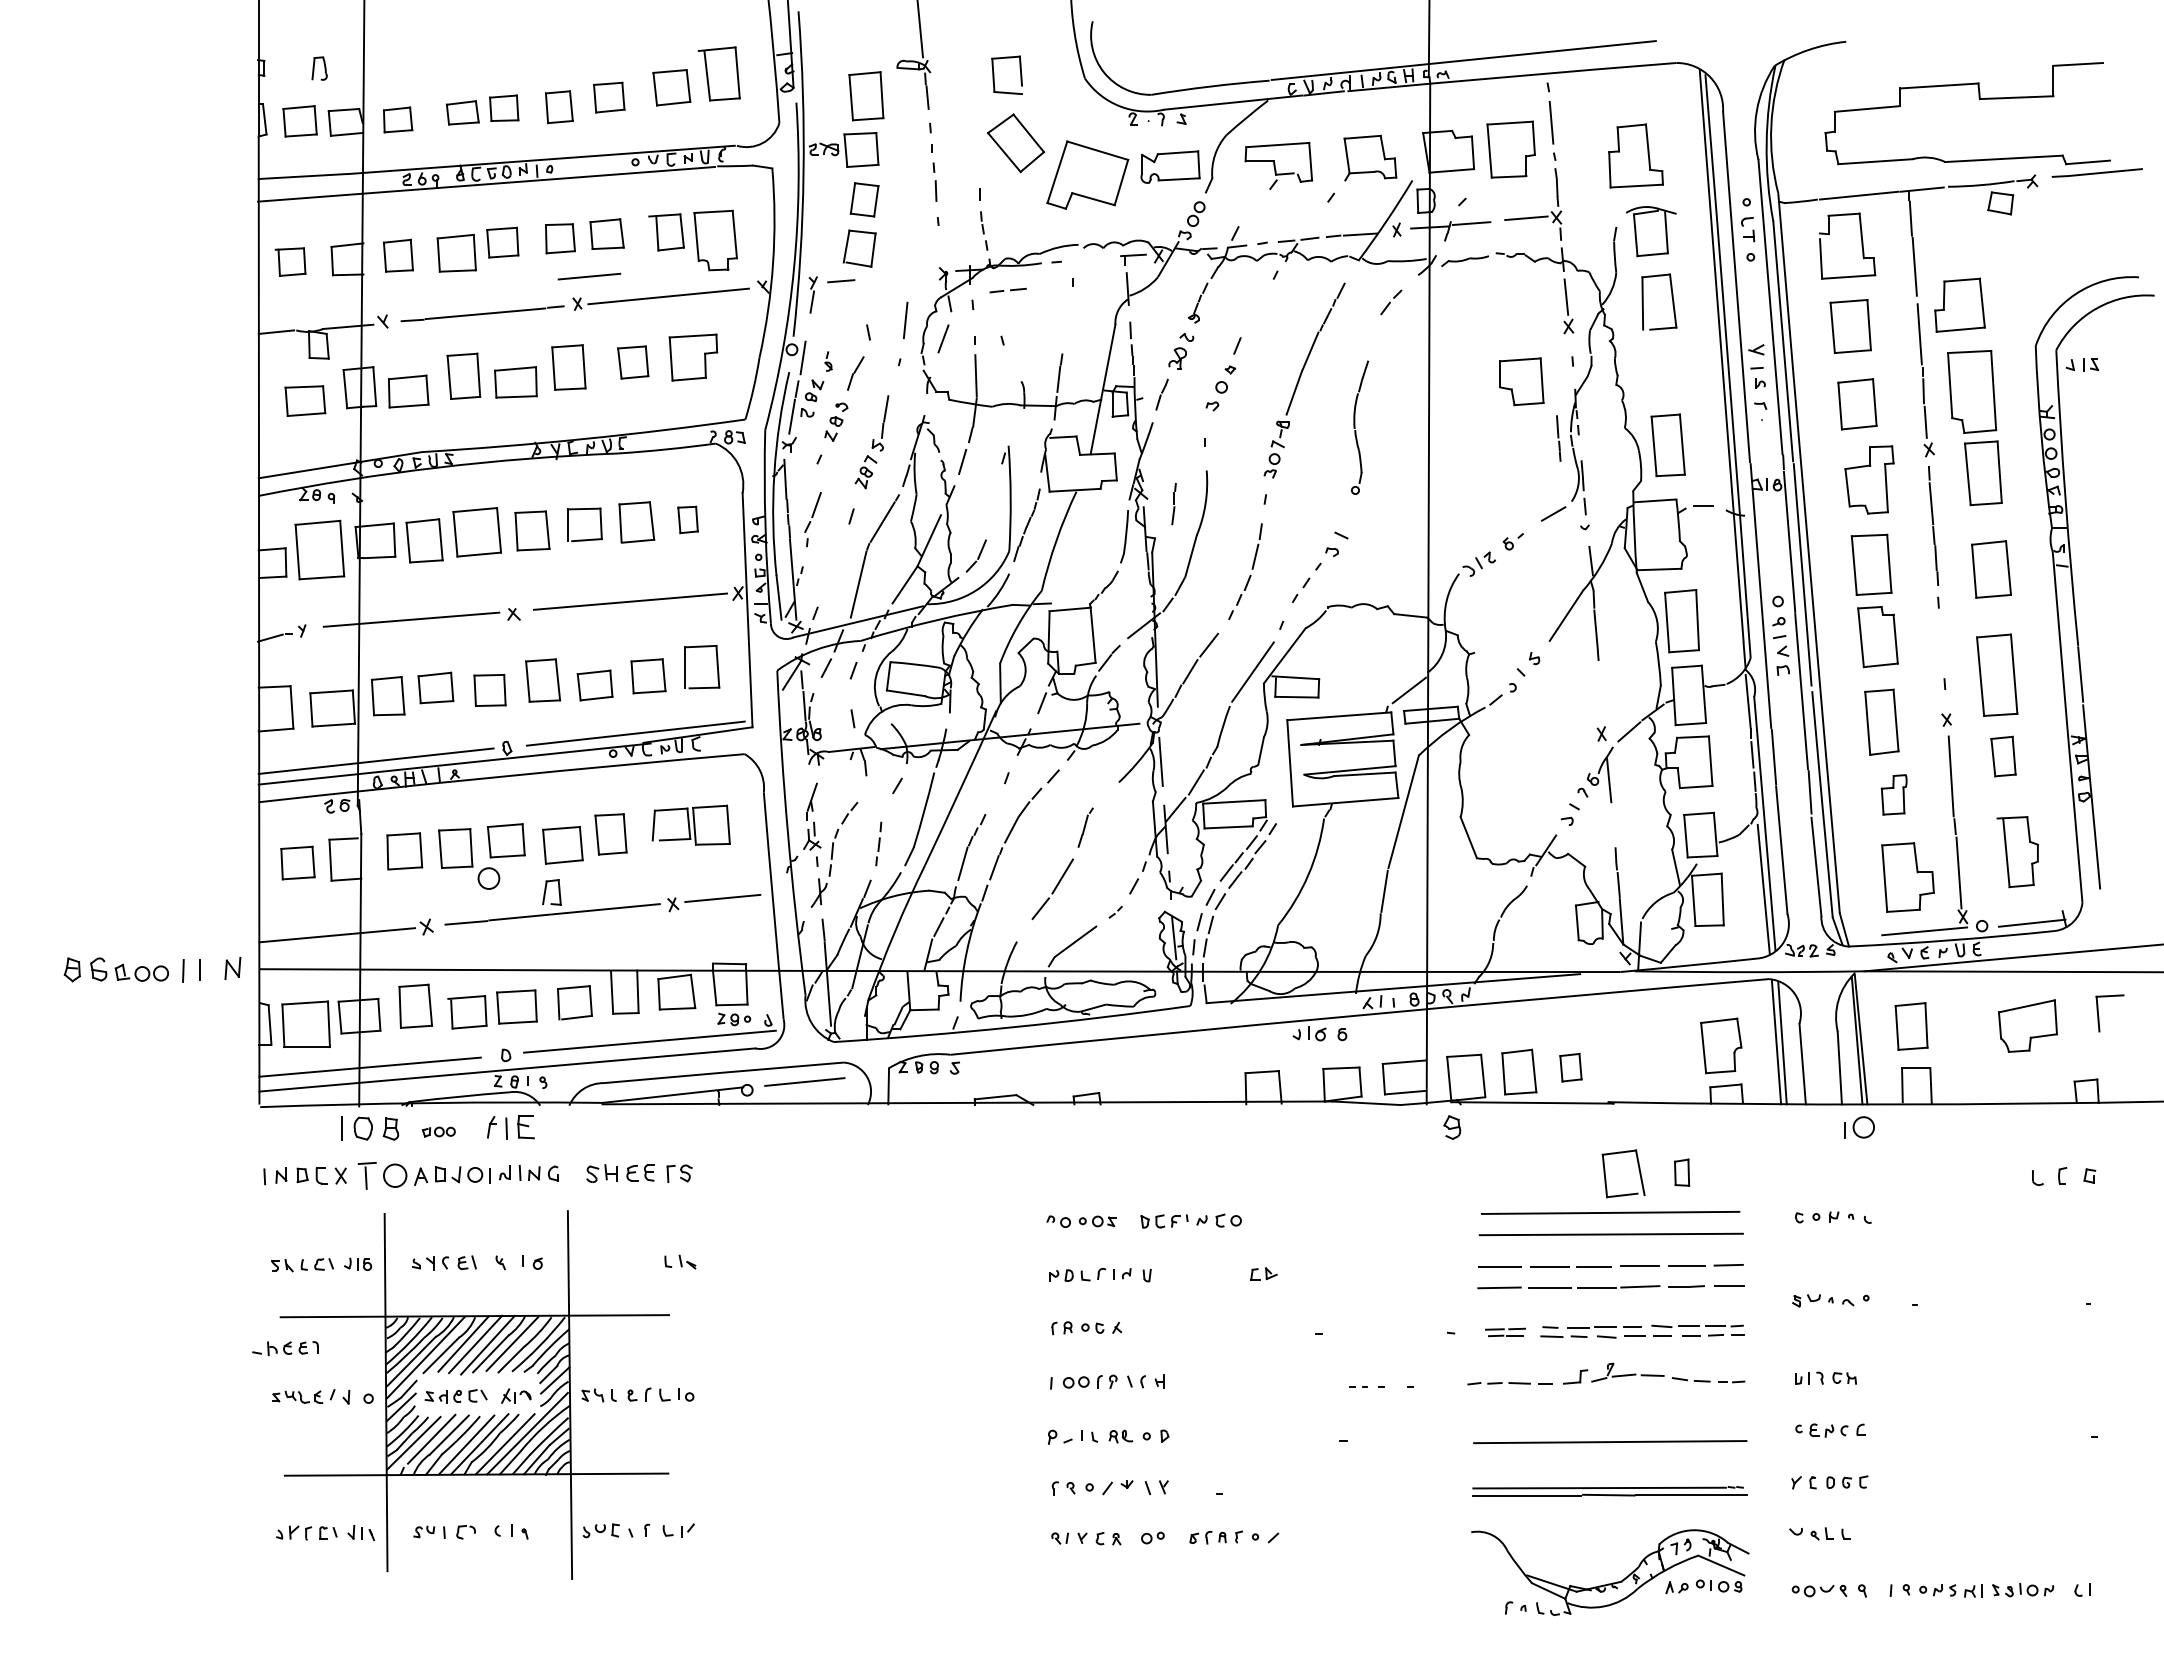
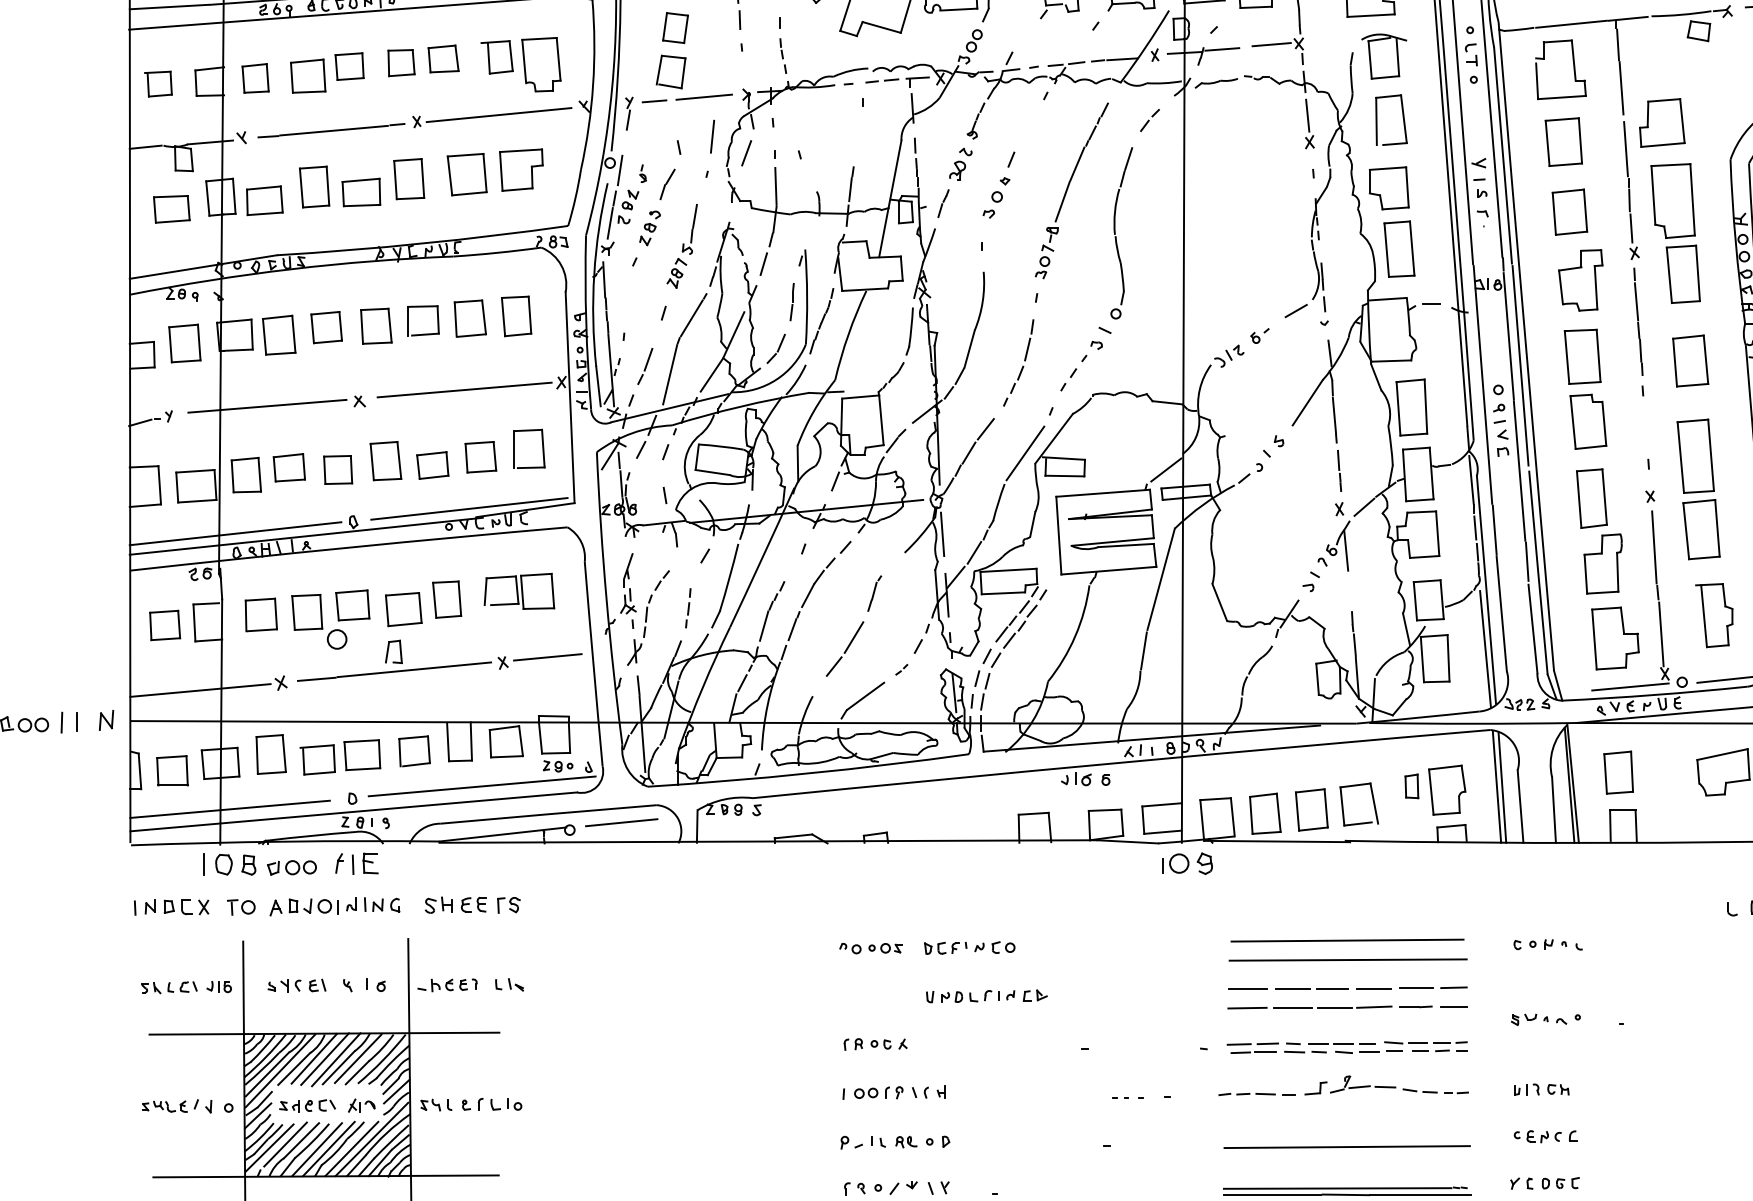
line: (589, 276) -> (704, 97), moved
line: (1004, 290) -> (879, 80), moved
part: (632, 362) -> (466, 174), size x1.43
part: (1521, 381) -> (1388, 188), moved
part: (1359, 427) -> (1121, 233), size x1.43
line: (1558, 438) -> (1339, 470), moved
part: (1173, 504) -> (791, 302), moved
part: (812, 512) -> (644, 366), moved
part: (687, 519) -> (516, 315), size x1.67
part: (477, 532) -> (326, 327), size x0.71
part: (319, 549) -> (184, 343), size x0.71
part: (2003, 756) -> (1701, 529), size x1.67
part: (1893, 794) -> (1602, 563), size x1.67
part: (305, 1024) -> (171, 770), size x0.71
part: (1570, 1067) -> (1311, 809), size x1.67
part: (1859, 1127) -> (1175, 863), moved
part: (438, 1131) -> (291, 867), size x1.67
part: (1638, 1169) -> (1372, 800), moved
part: (1682, 1172) -> (1412, 786), moved
part: (382, 1176) -> (241, 907), size x0.62
part: (1090, 1274) -> (978, 996), moved
part: (1505, 1332) -> (1252, 1048), size x1.43
part: (285, 1348) -> (447, 985), moved

